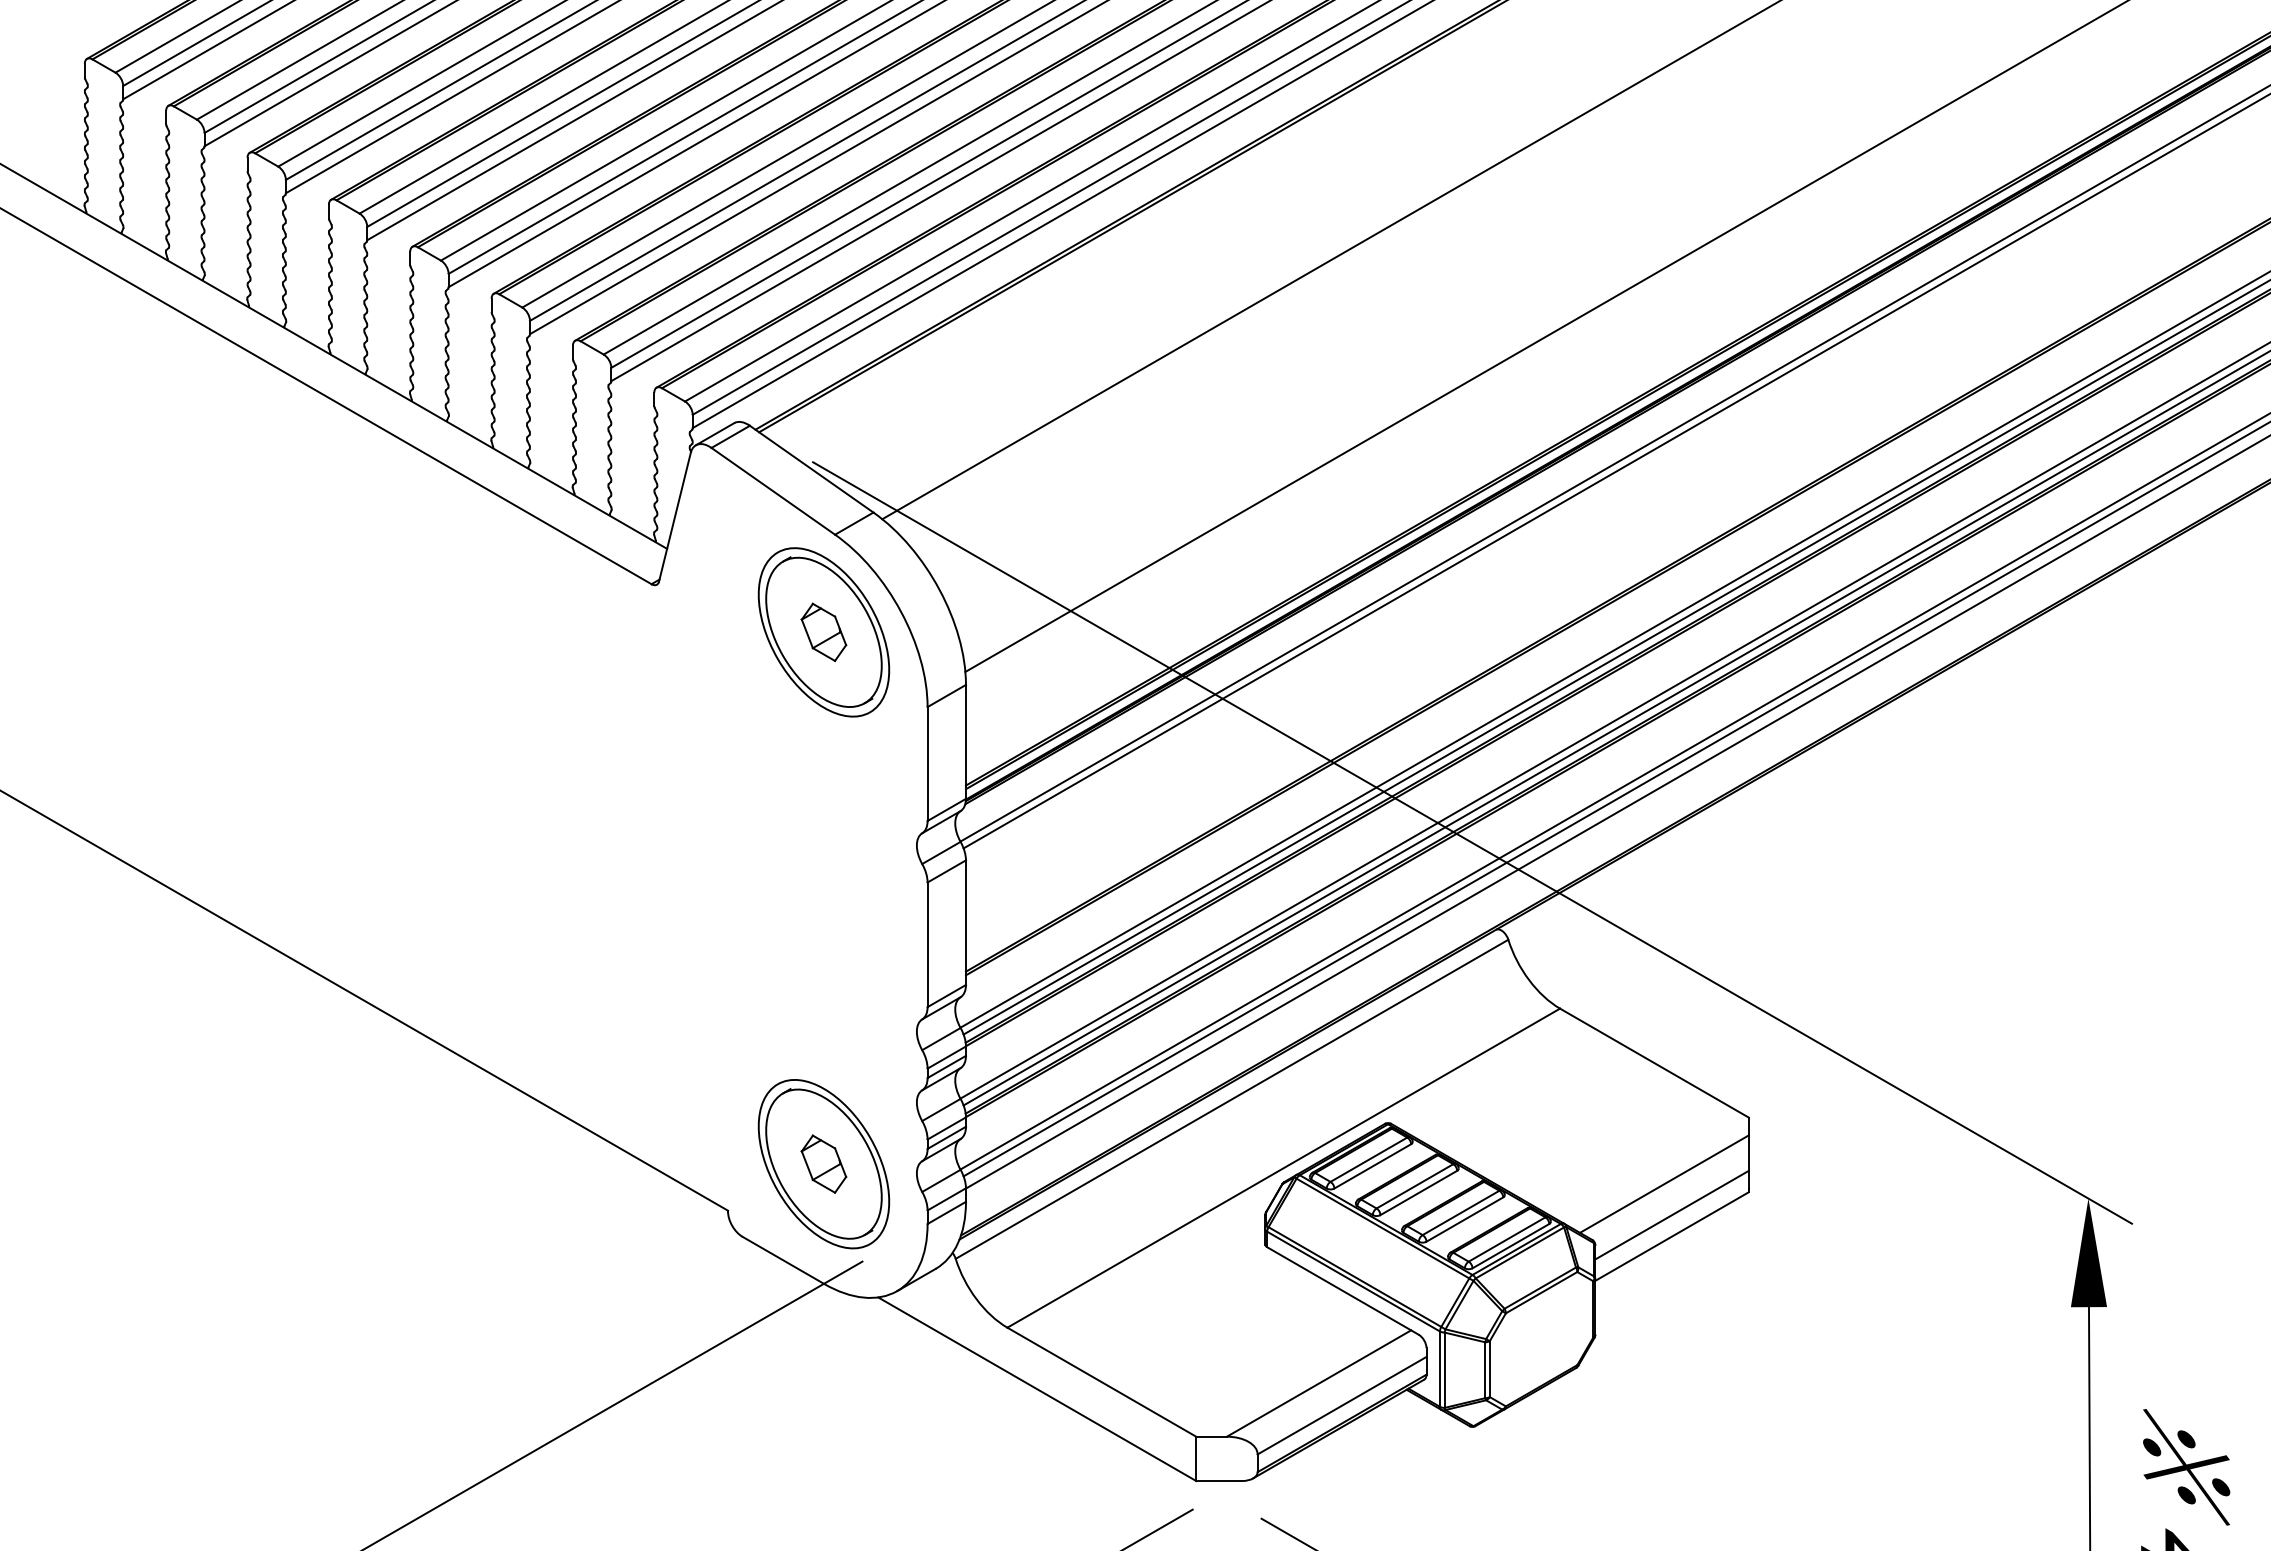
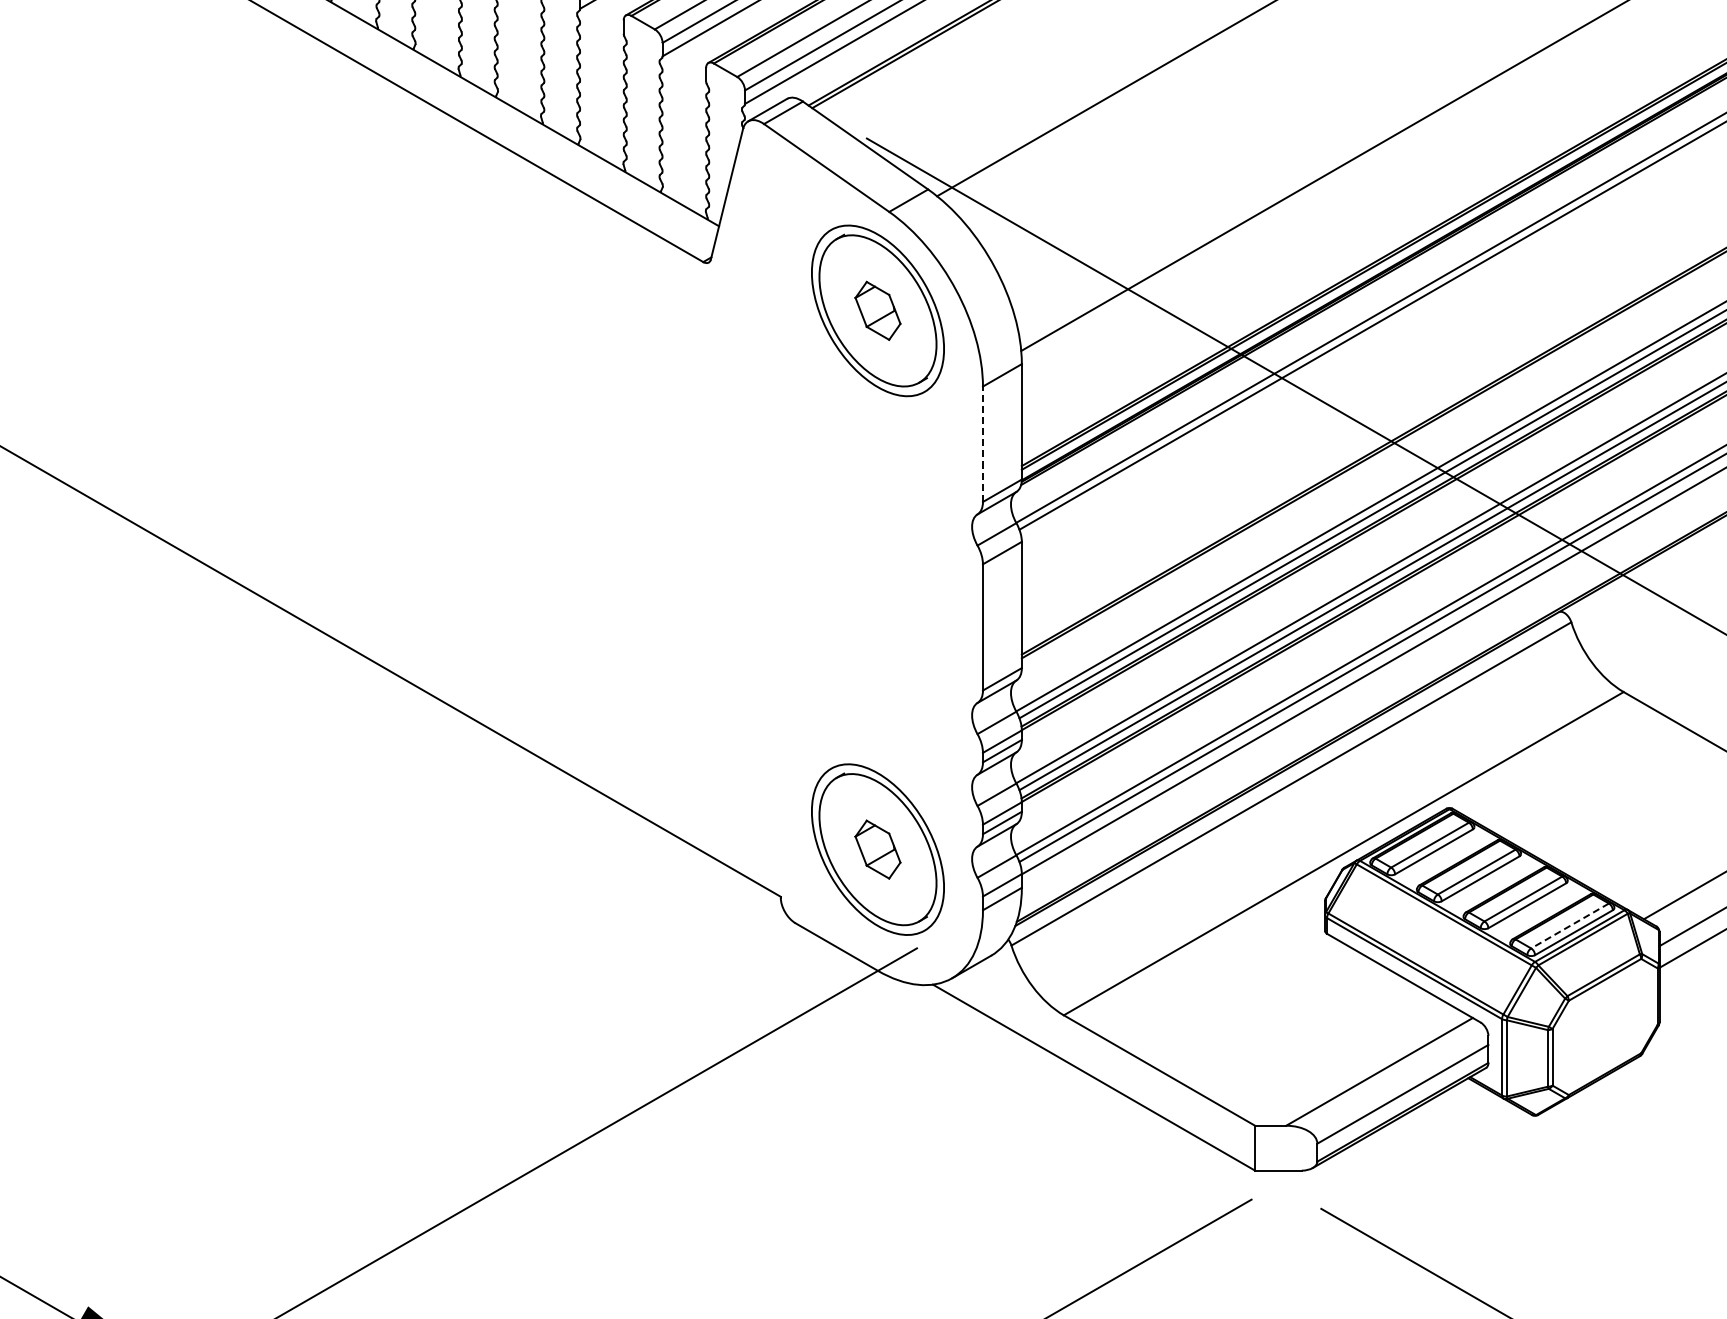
line: (927, 764) -> (982, 444), solid -> dashed
line: (1506, 1239) -> (1569, 925), solid -> dashed

